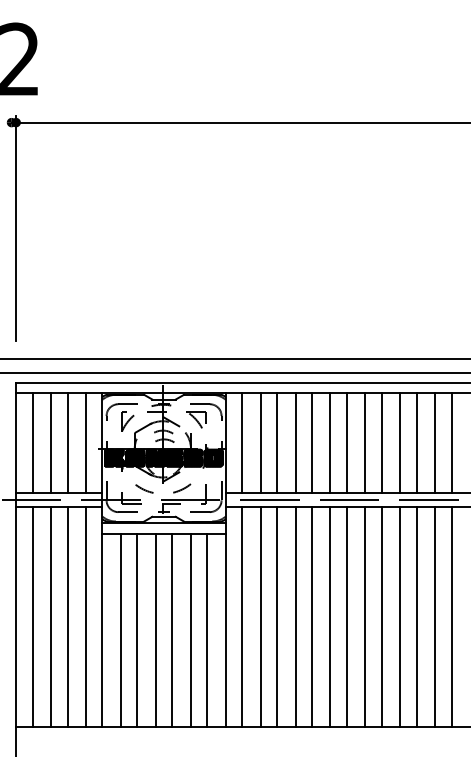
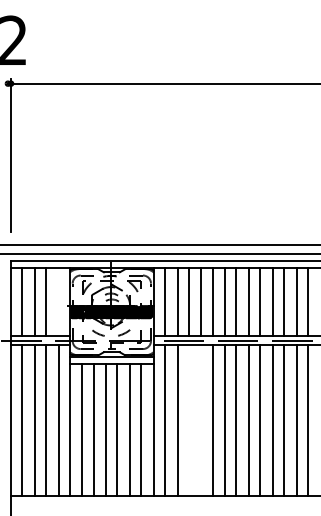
line: (85, 442) -> (58, 301), removed
line: (276, 617) -> (188, 420), removed
line: (295, 617) -> (201, 420), removed

